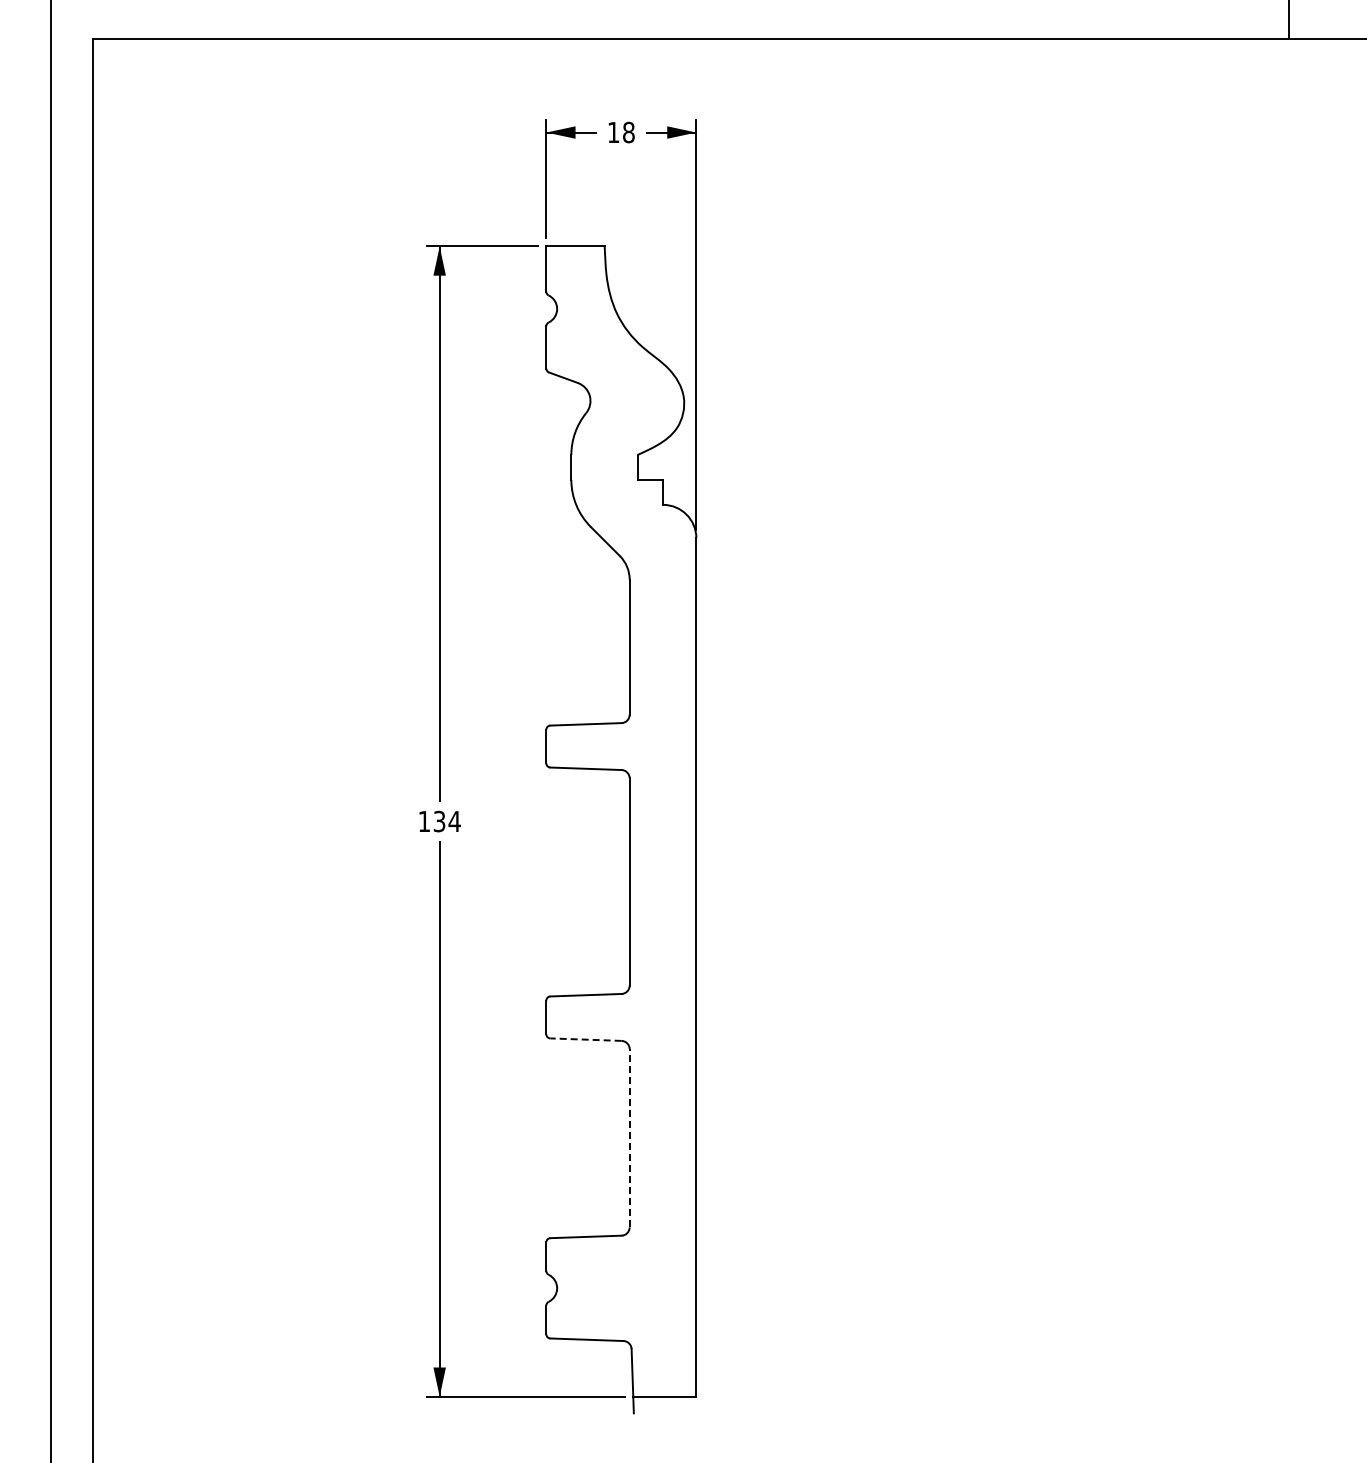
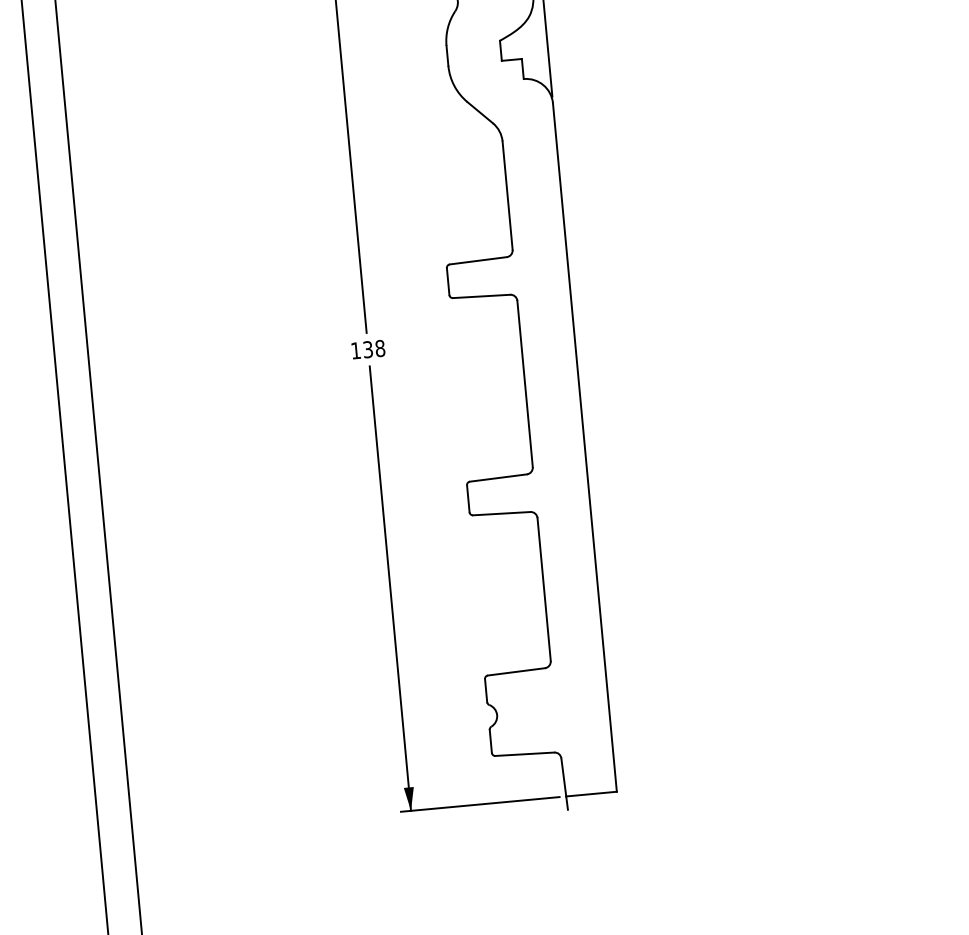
text: (454, 821) -> (380, 348), 134 -> 138
line: (586, 1039) -> (502, 513), dashed -> solid
line: (629, 1137) -> (543, 588), dashed -> solid

